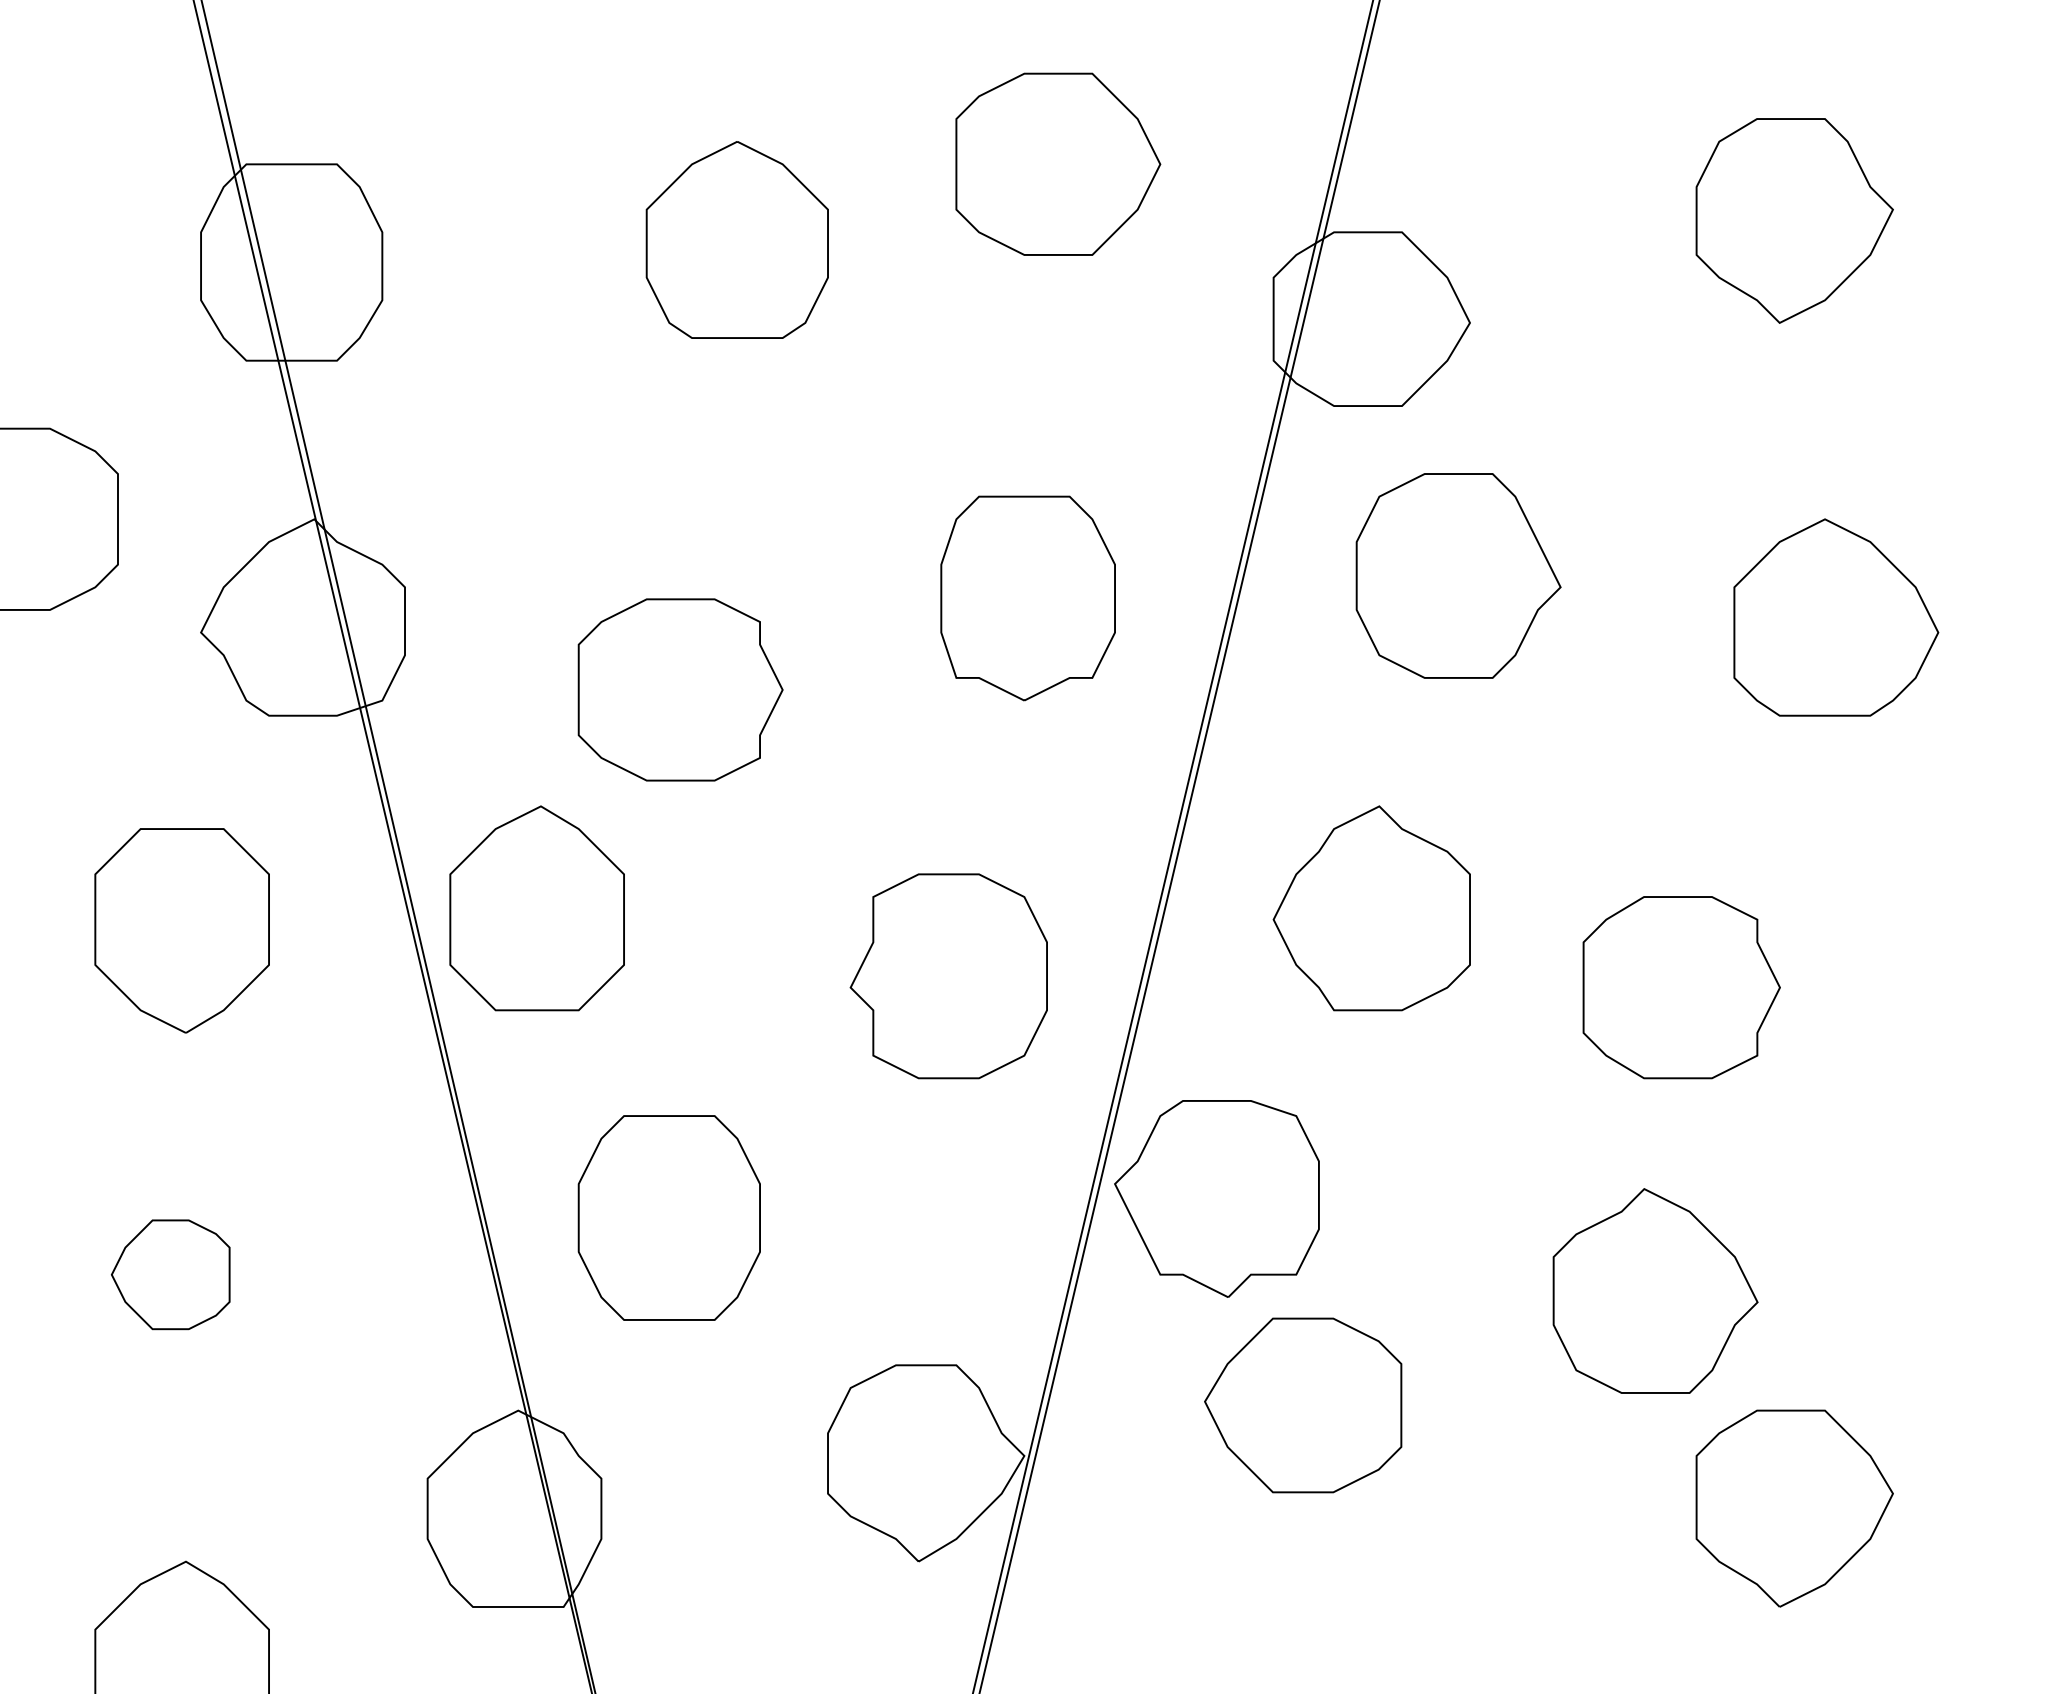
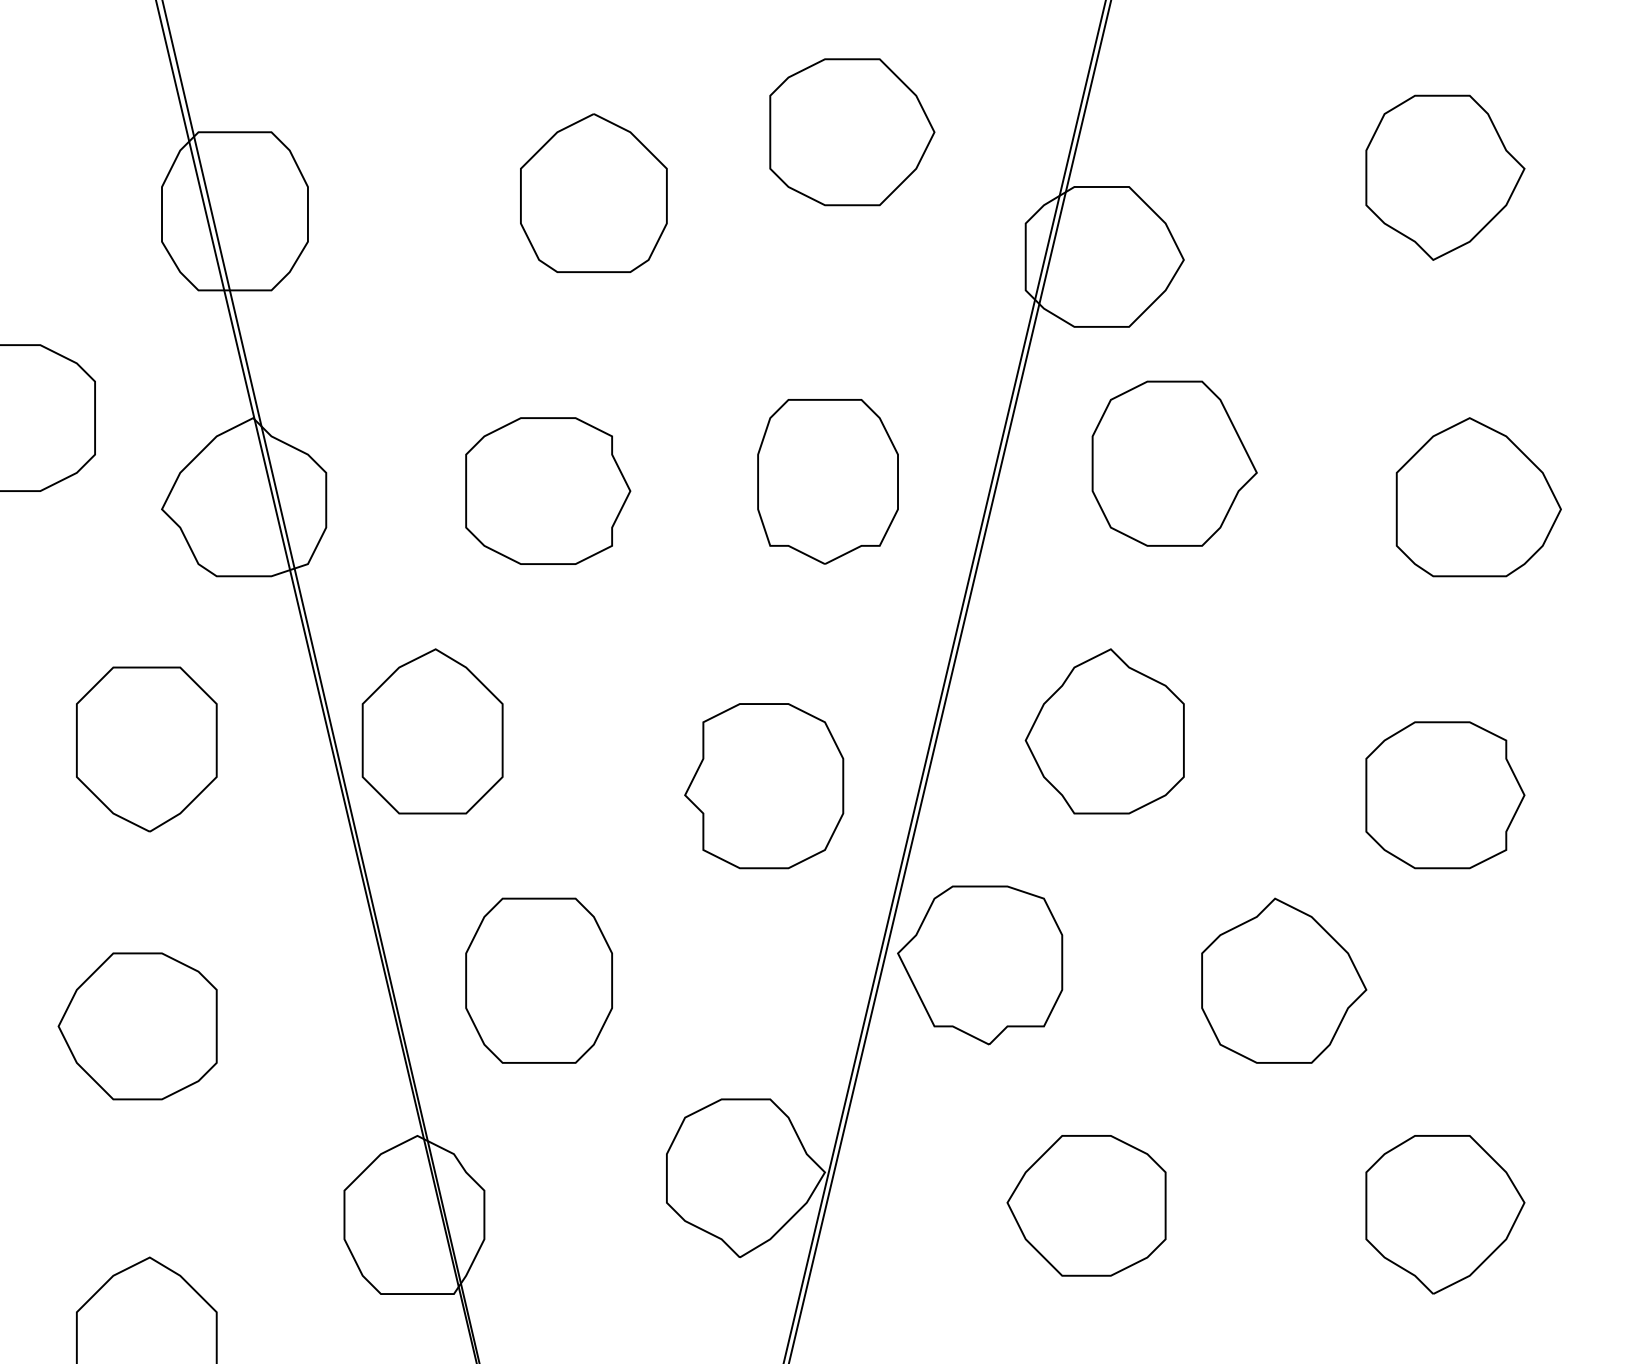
part: (680, 689) -> (548, 490), moved
part: (1681, 987) -> (1445, 795), moved
part: (170, 1274) -> (137, 1026), size x1.67
part: (1655, 1290) -> (1284, 980), moved
part: (1303, 1405) -> (1086, 1205), moved

